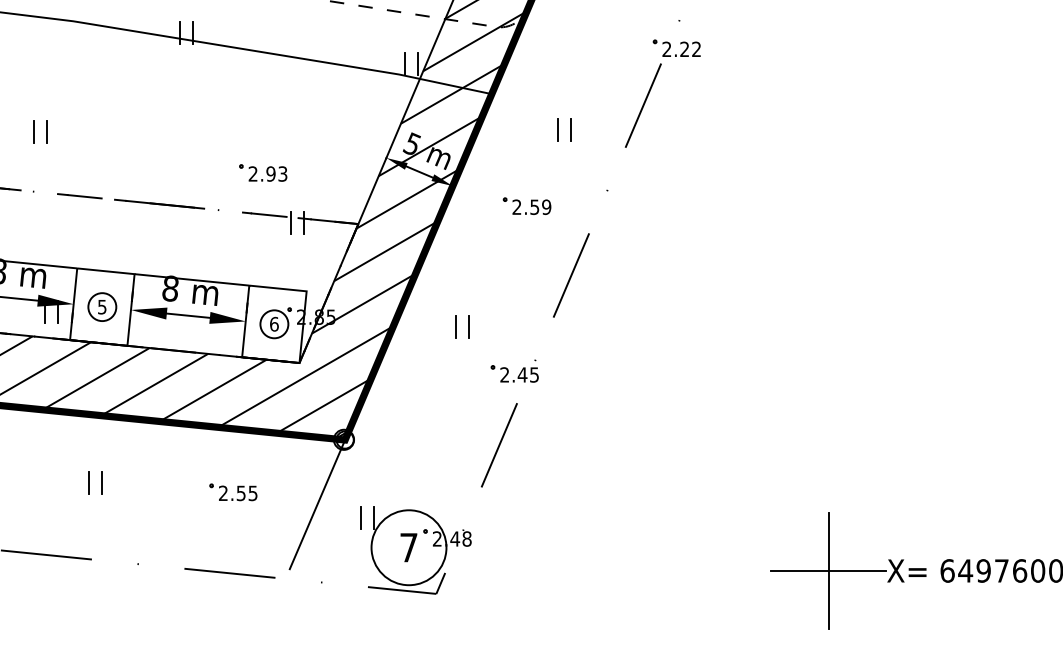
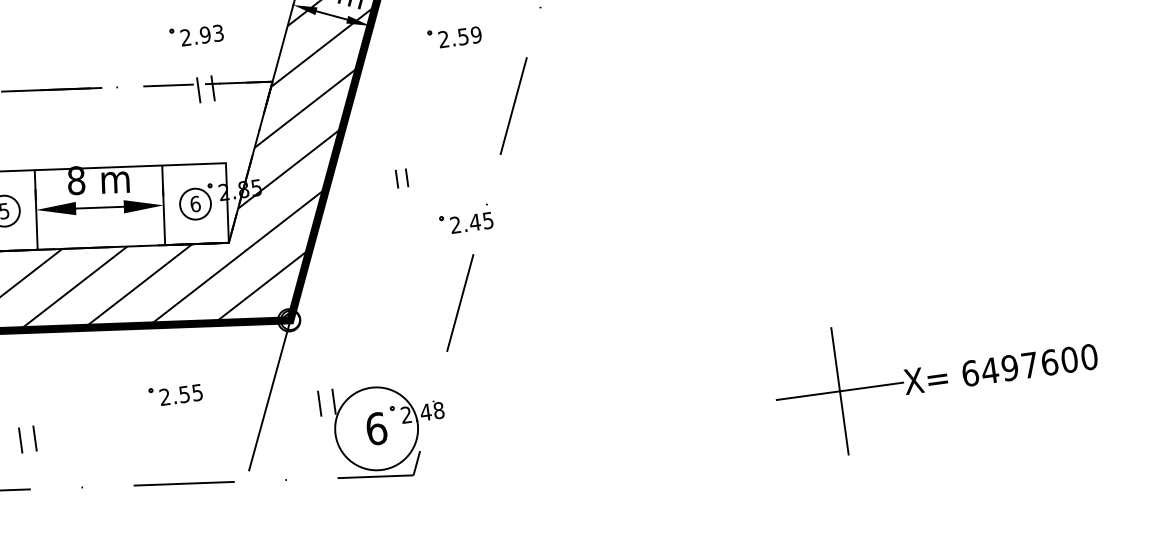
part: (263, 172) -> (196, 34), moved
part: (462, 326) -> (402, 178), size x0.7
part: (95, 482) -> (28, 439), moved
text: (408, 547) -> (376, 428), 7 -> 6

